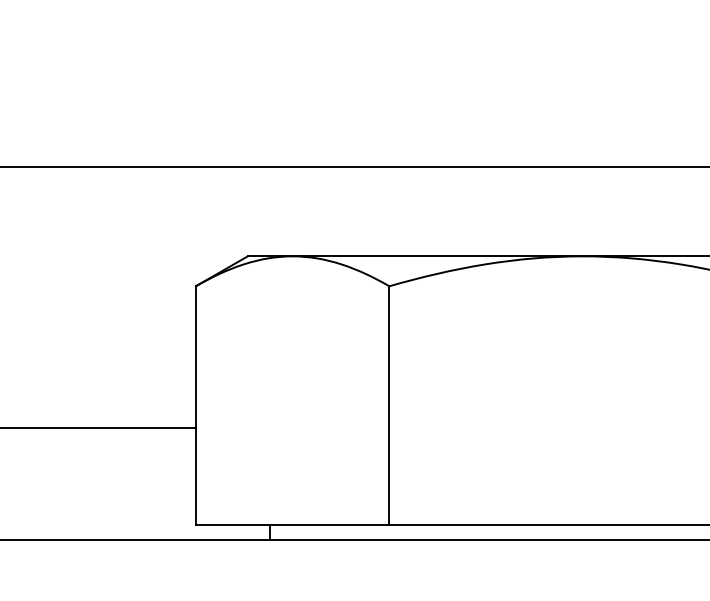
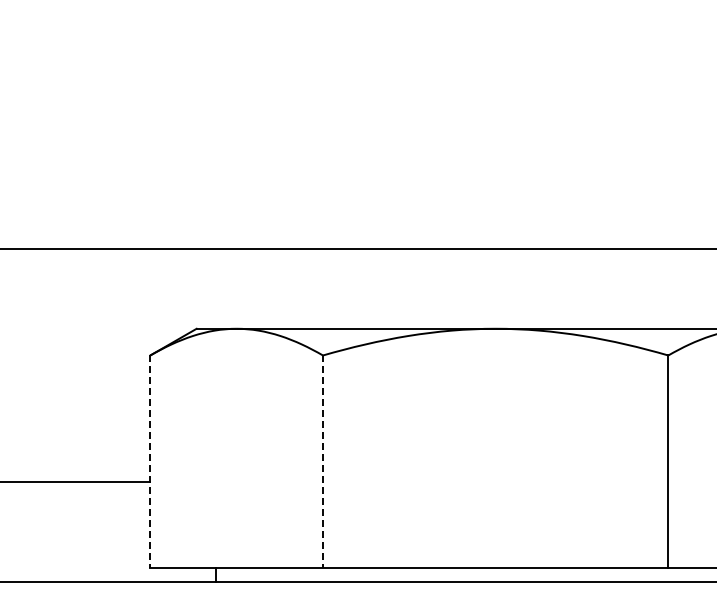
line: (196, 406) -> (150, 462), solid -> dashed
line: (389, 406) -> (323, 462), solid -> dashed

